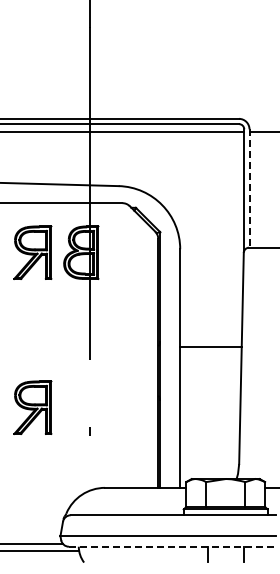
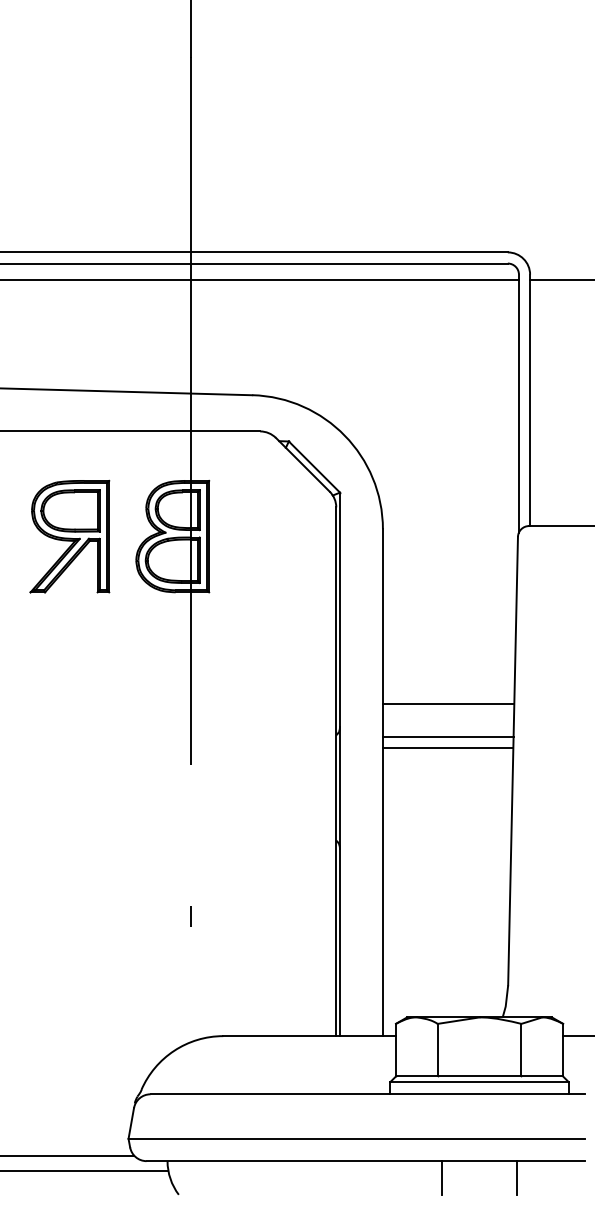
line: (249, 189) -> (530, 402), dashed -> solid
line: (211, 331) -> (449, 704), added
line: (210, 352) -> (447, 748), added
part: (32, 407) -> (69, 865), removed
line: (172, 546) -> (366, 1160), dashed -> solid

